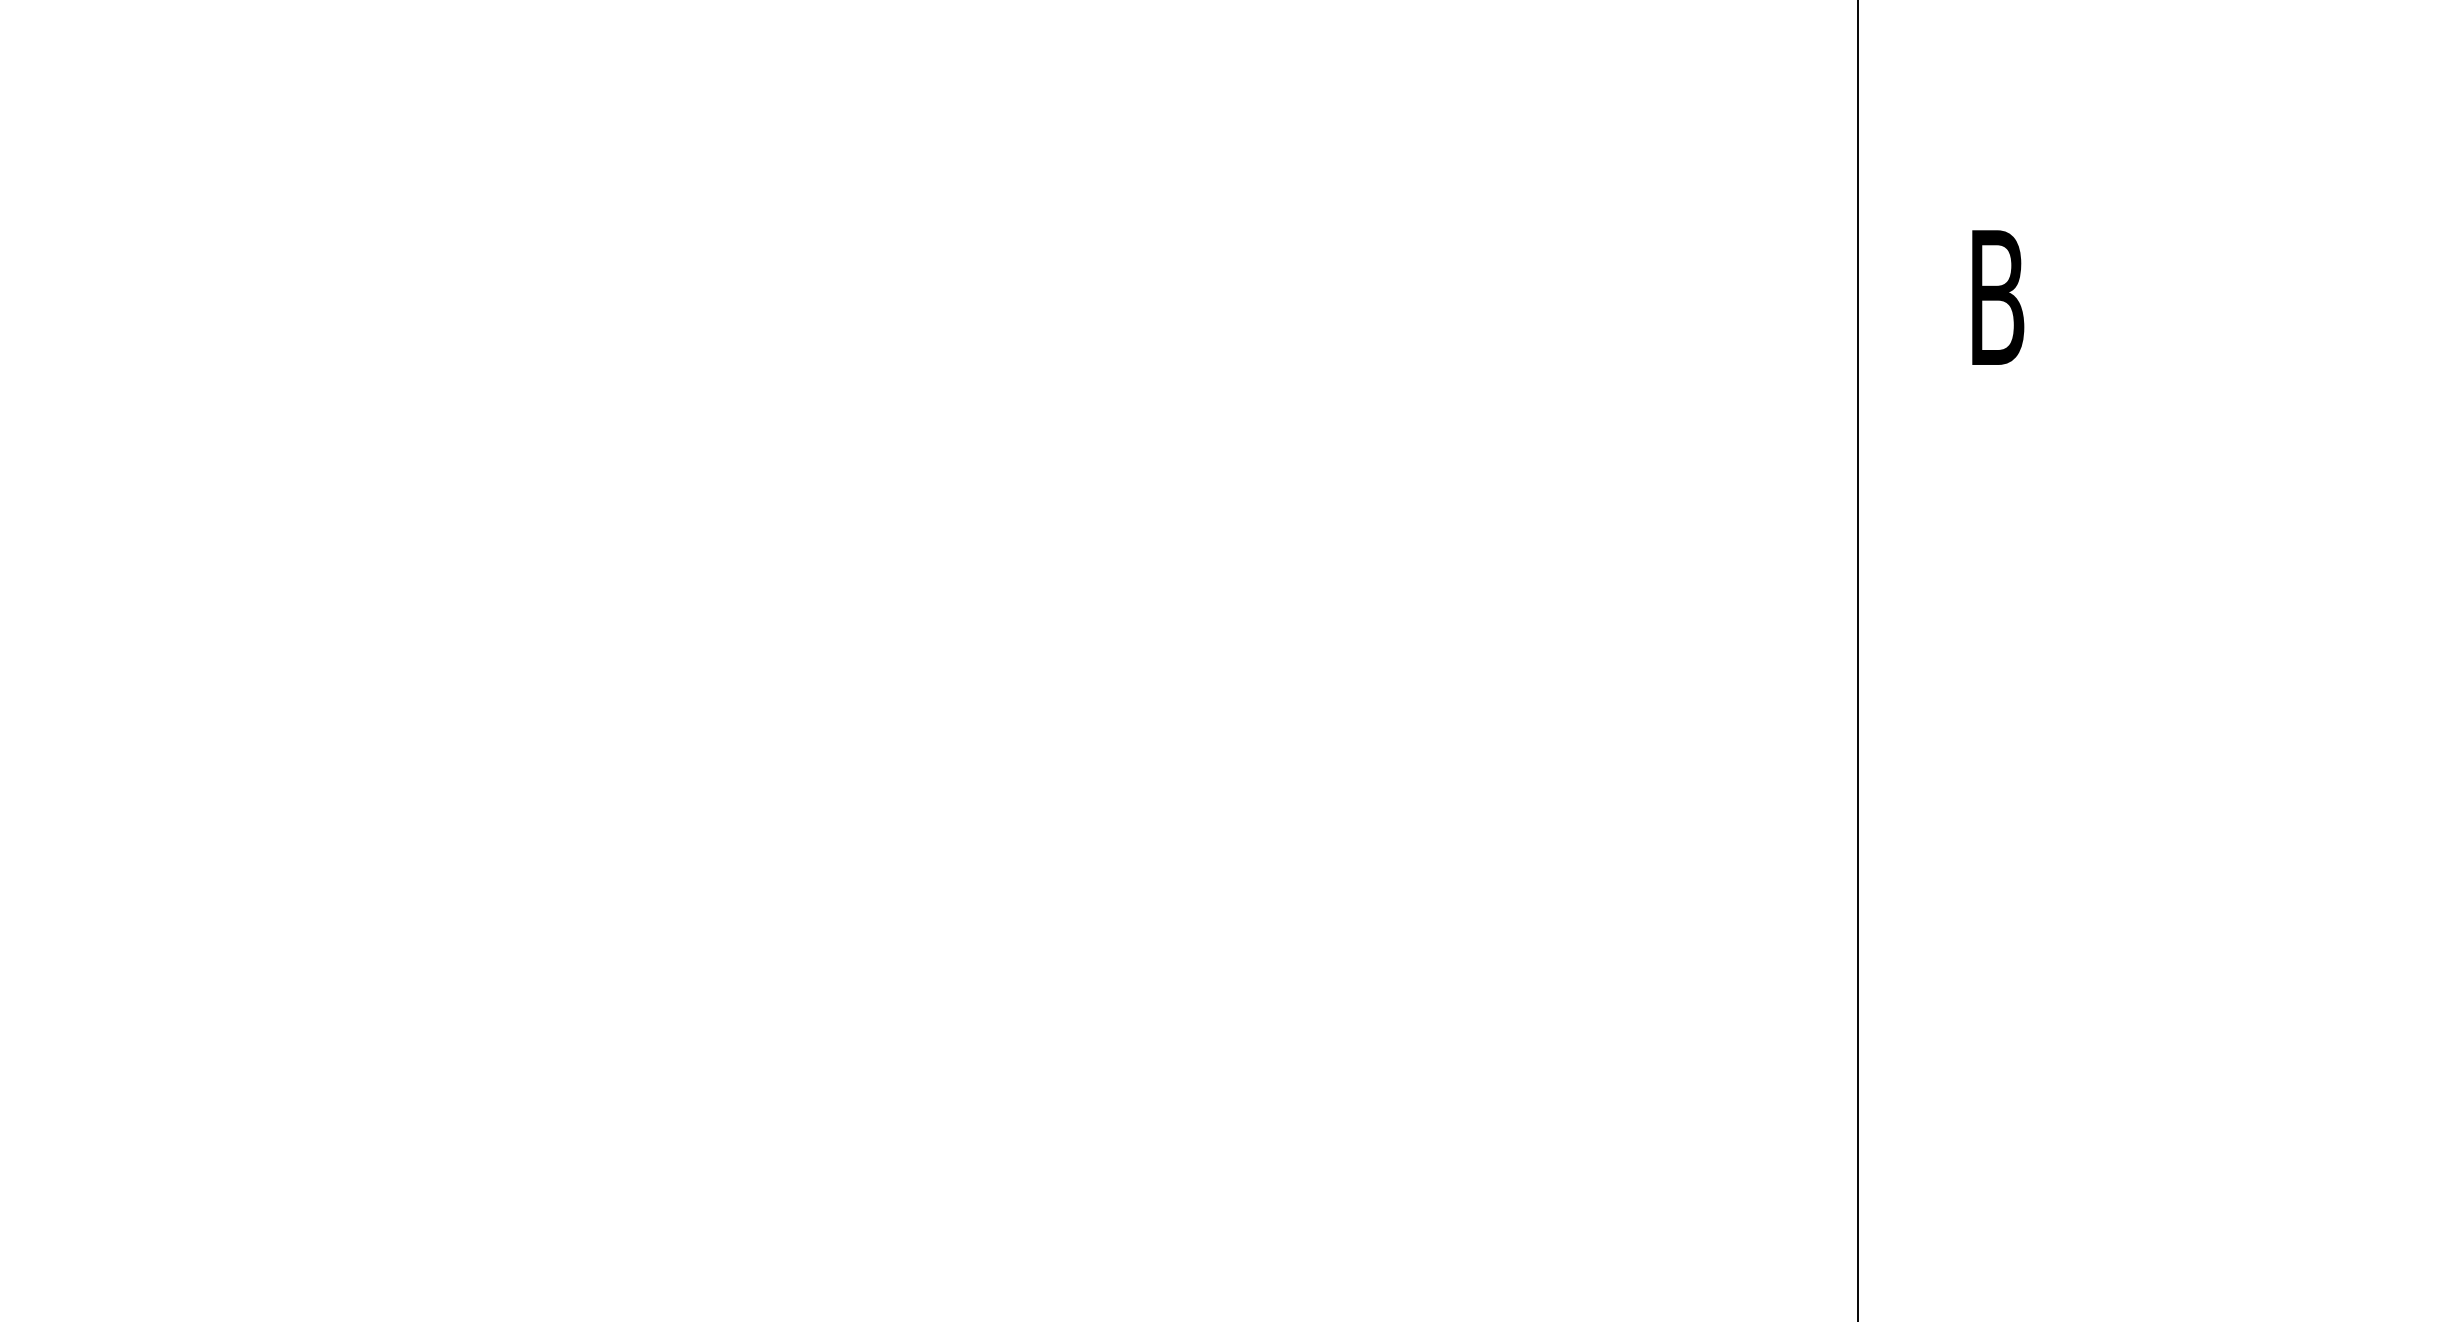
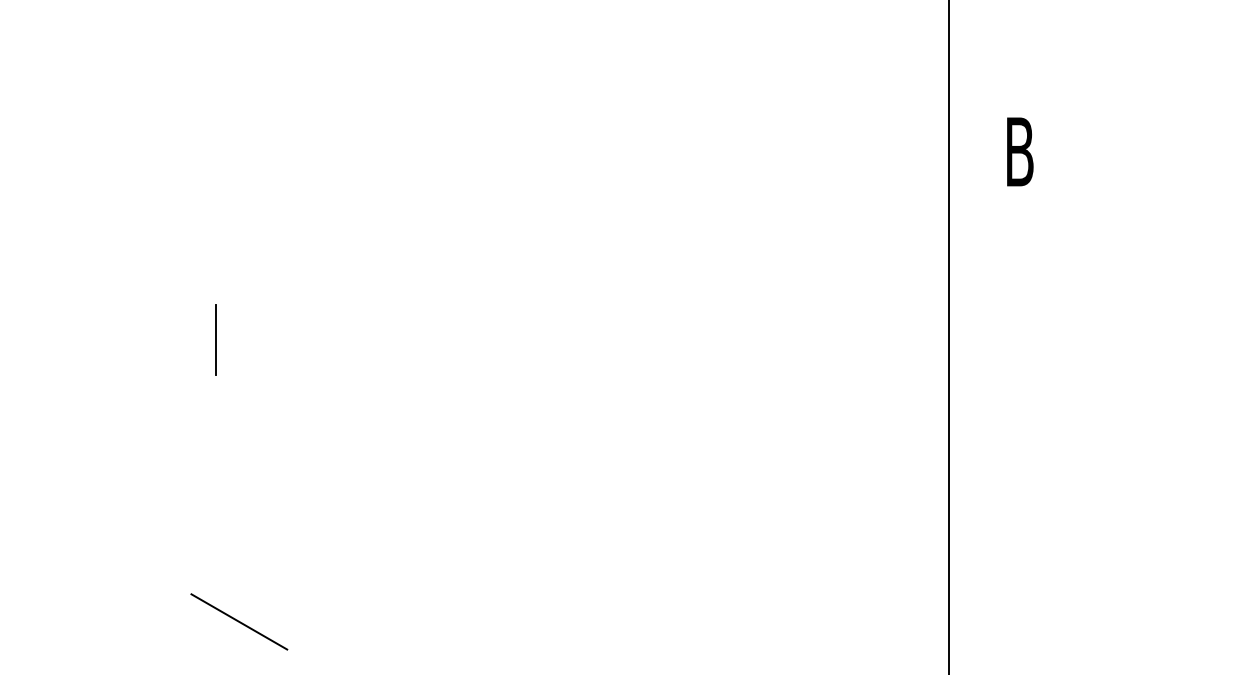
line: (424, 664) -> (216, 339), added
line: (469, 1217) -> (239, 621), added

